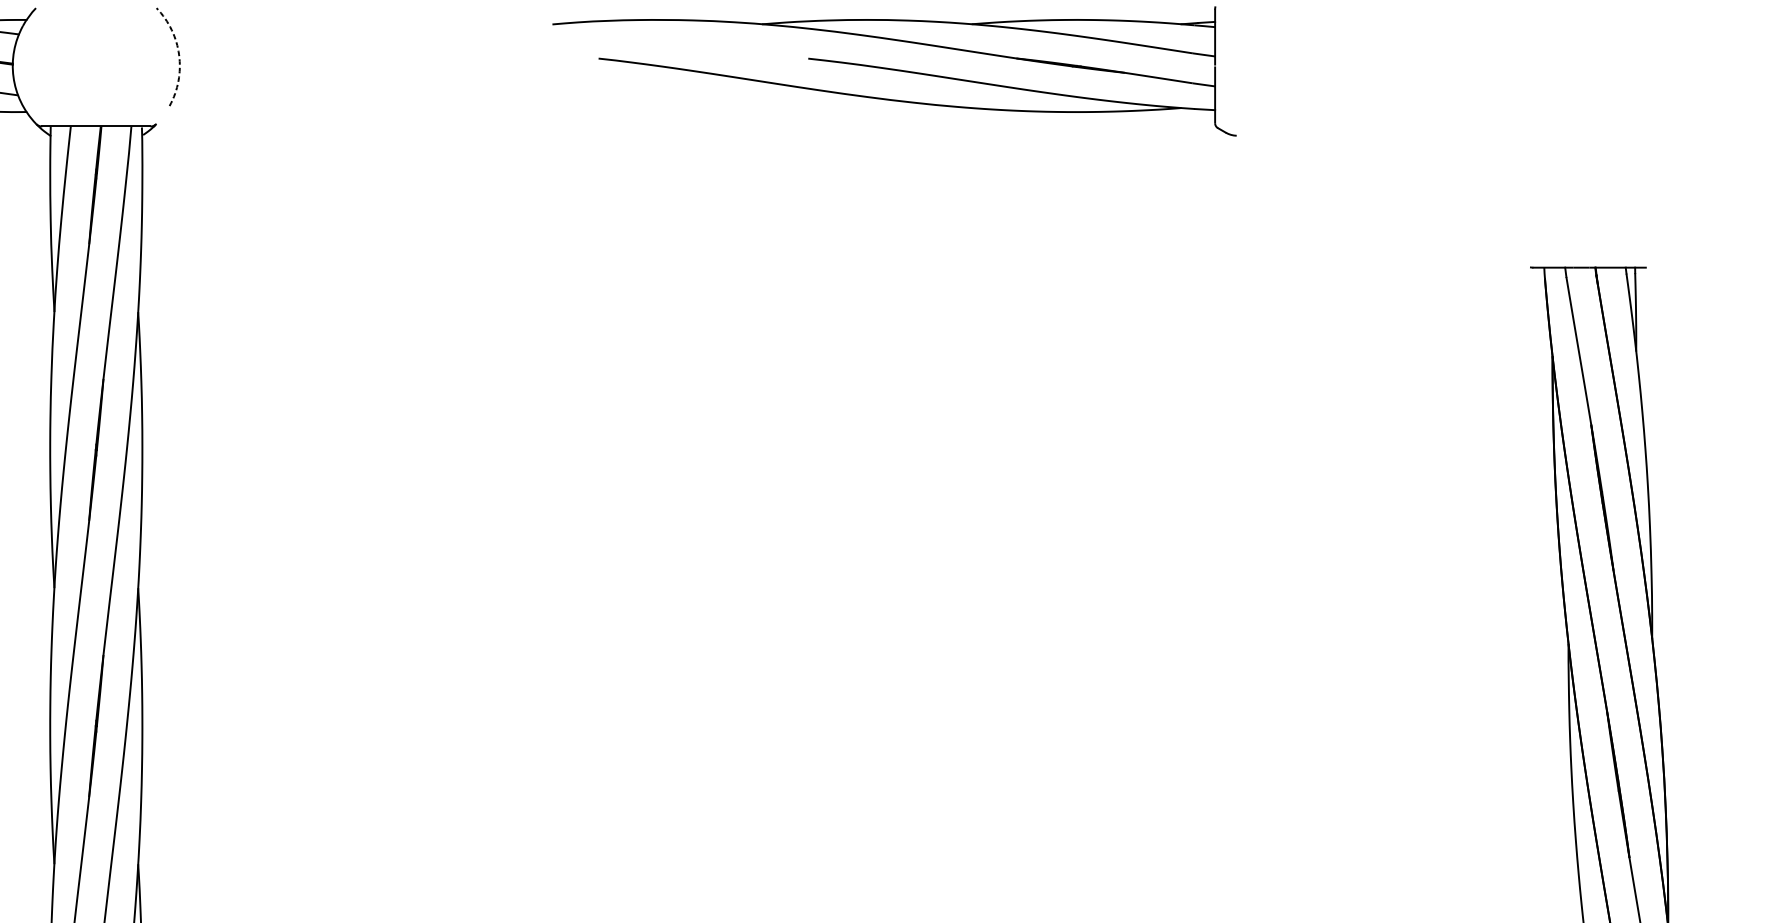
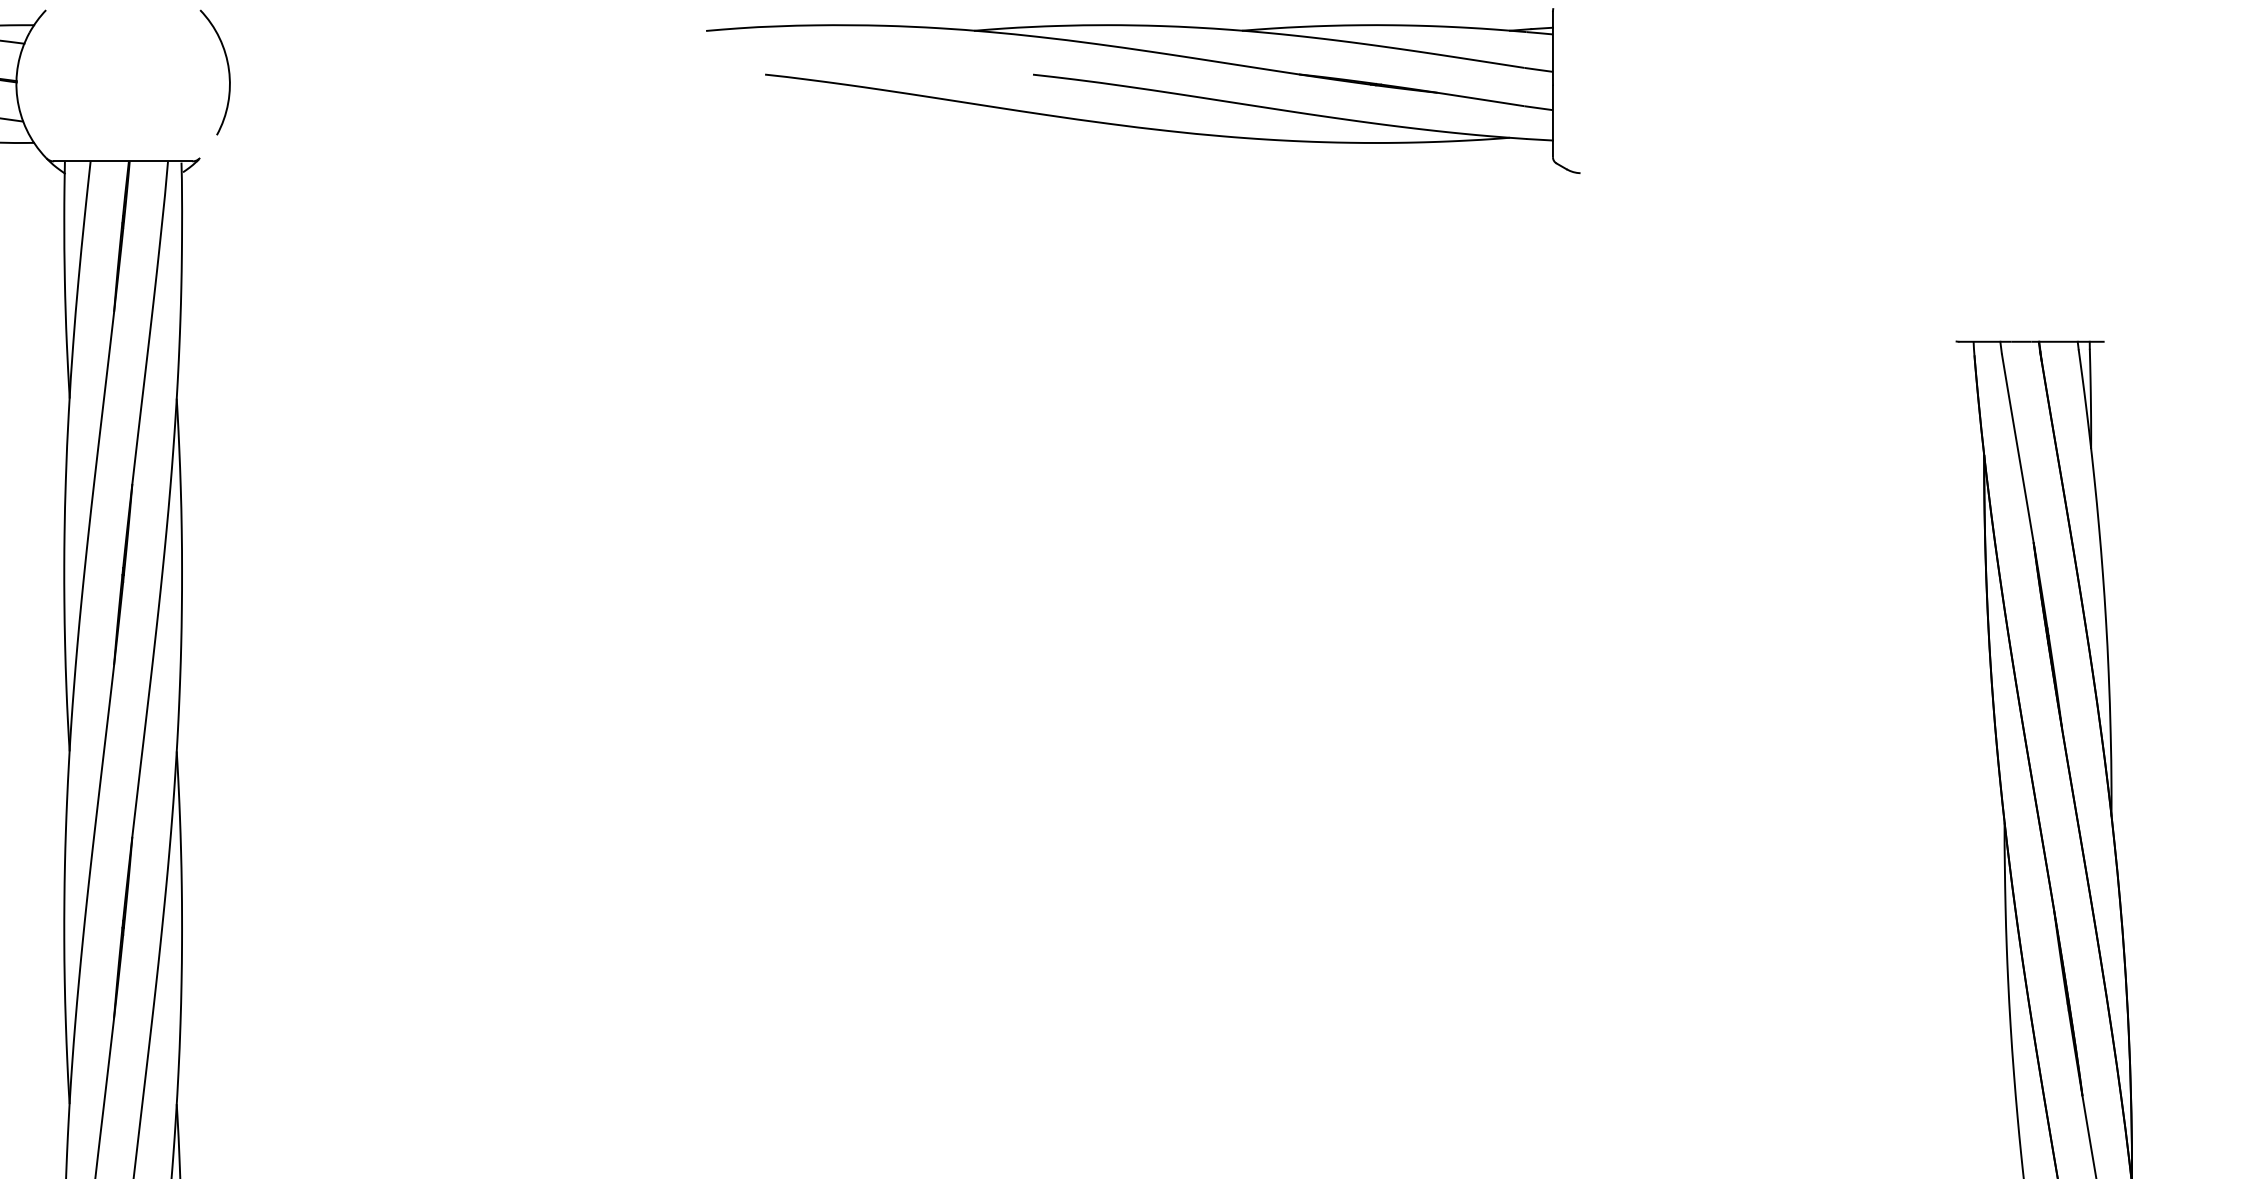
arc: (179, 54) -> (229, 69), dashed -> solid

